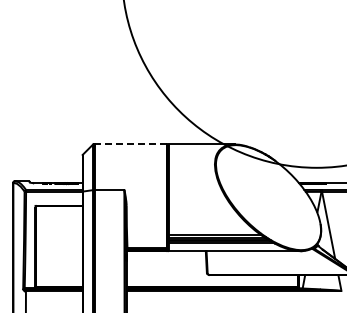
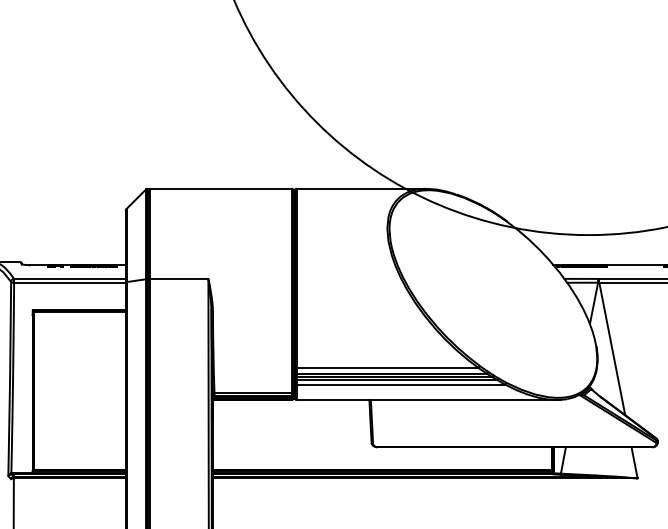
line: (130, 144) -> (220, 188), dashed -> solid

